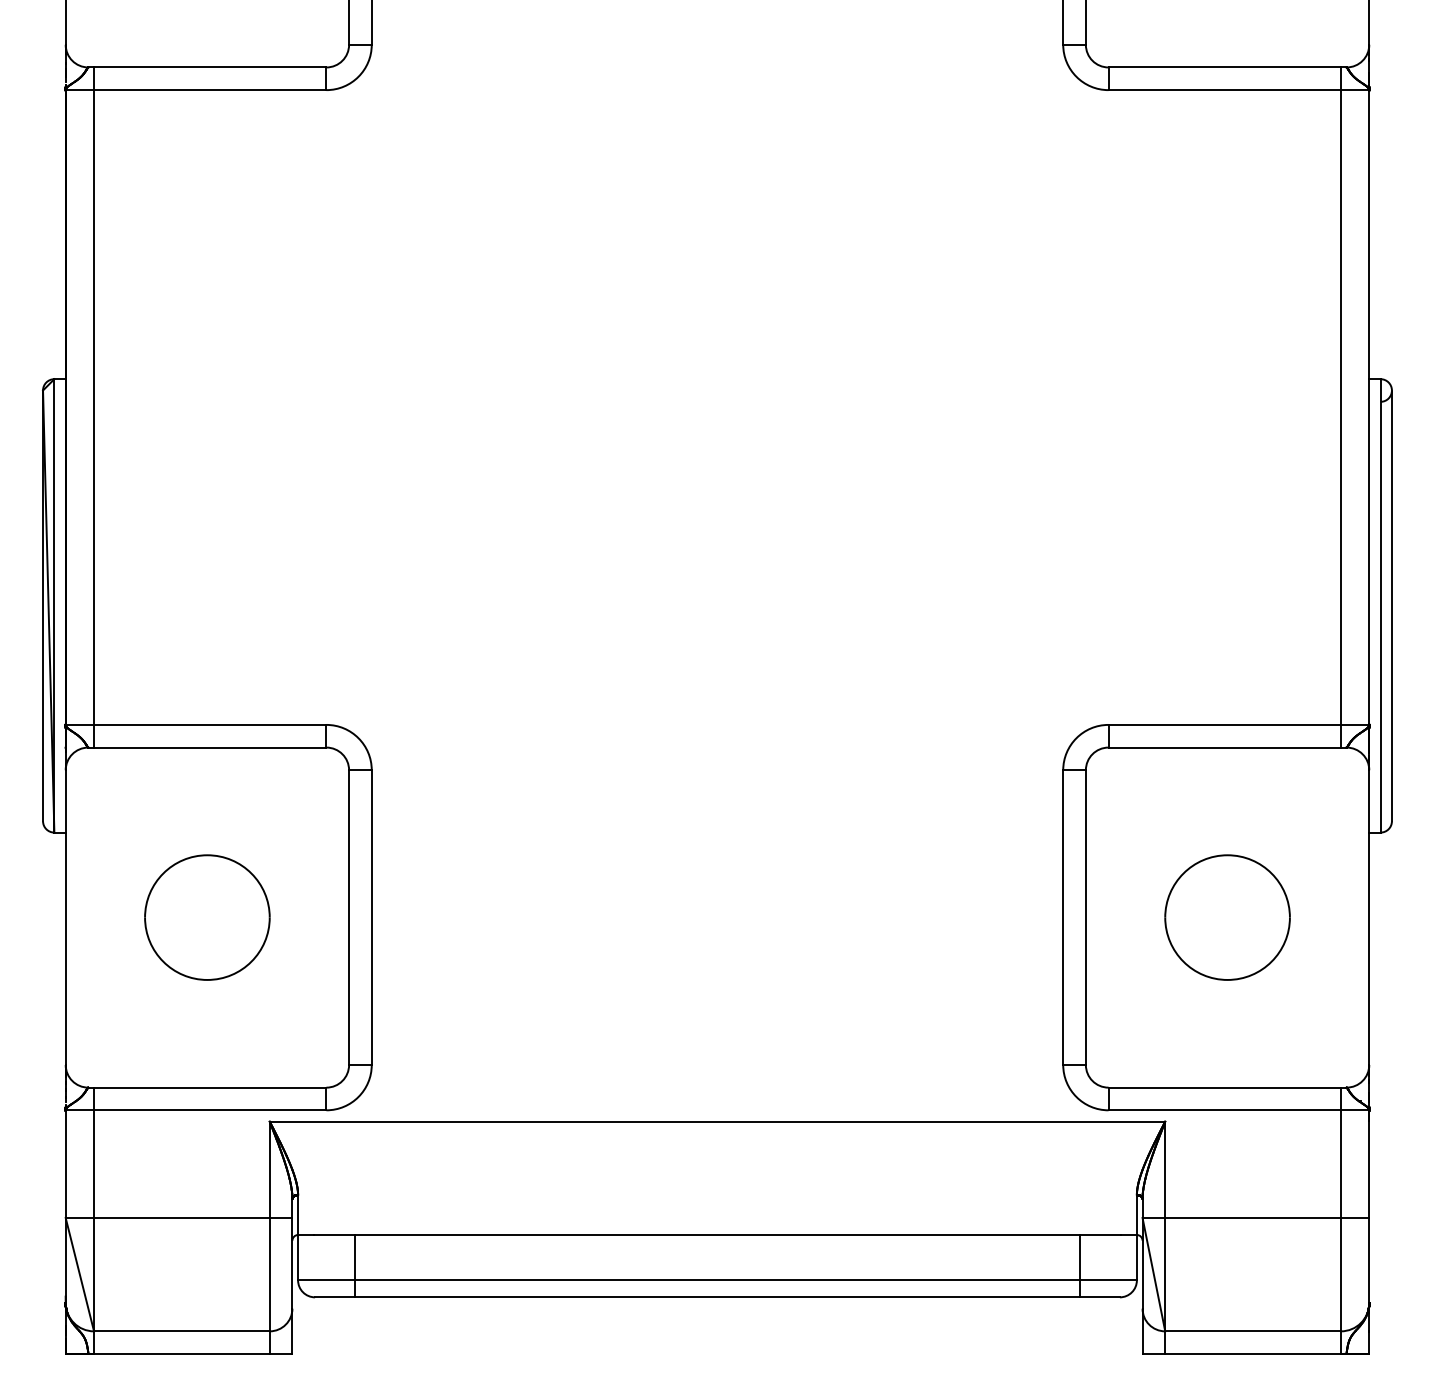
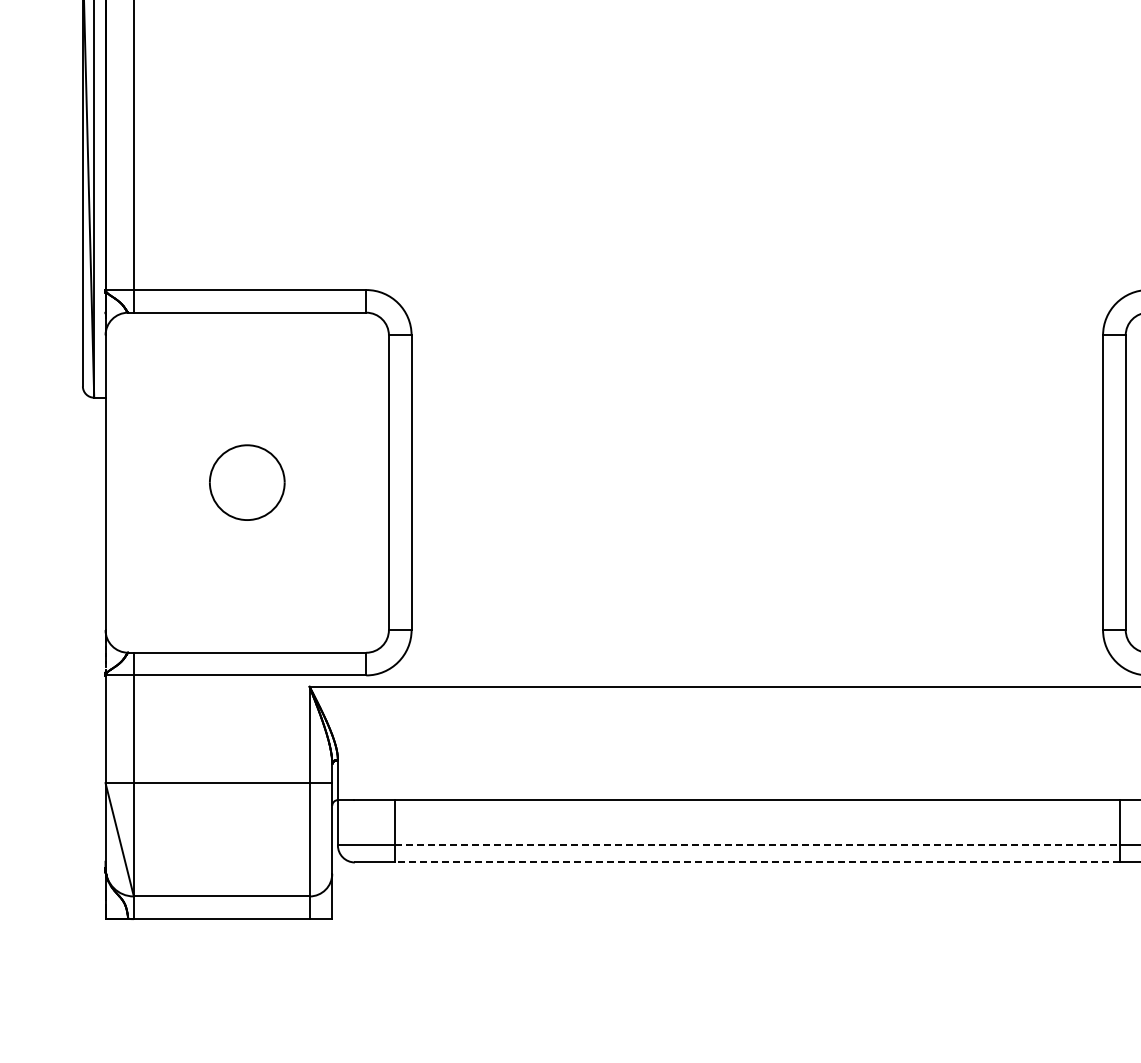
part: (207, 917) -> (247, 482), size x0.6
line: (717, 1280) -> (757, 845), solid -> dashed
line: (717, 1297) -> (757, 862), solid -> dashed

